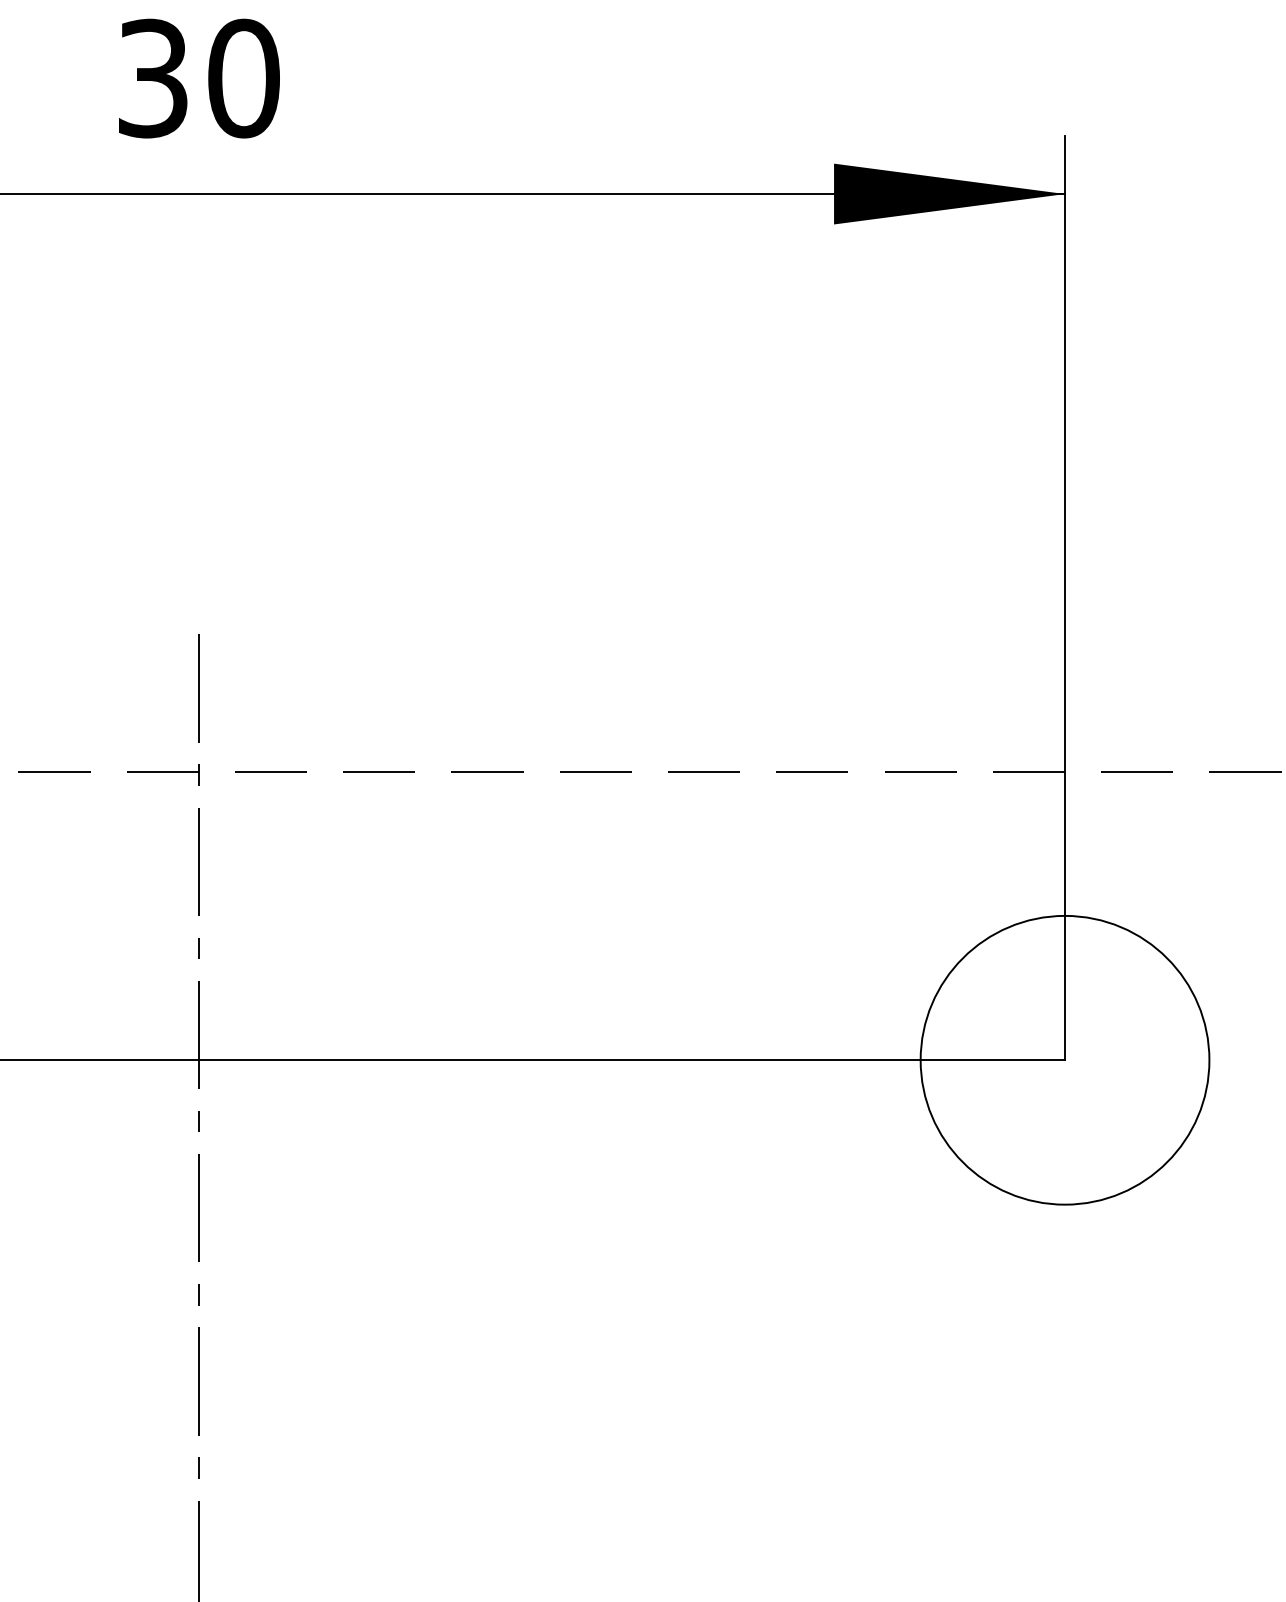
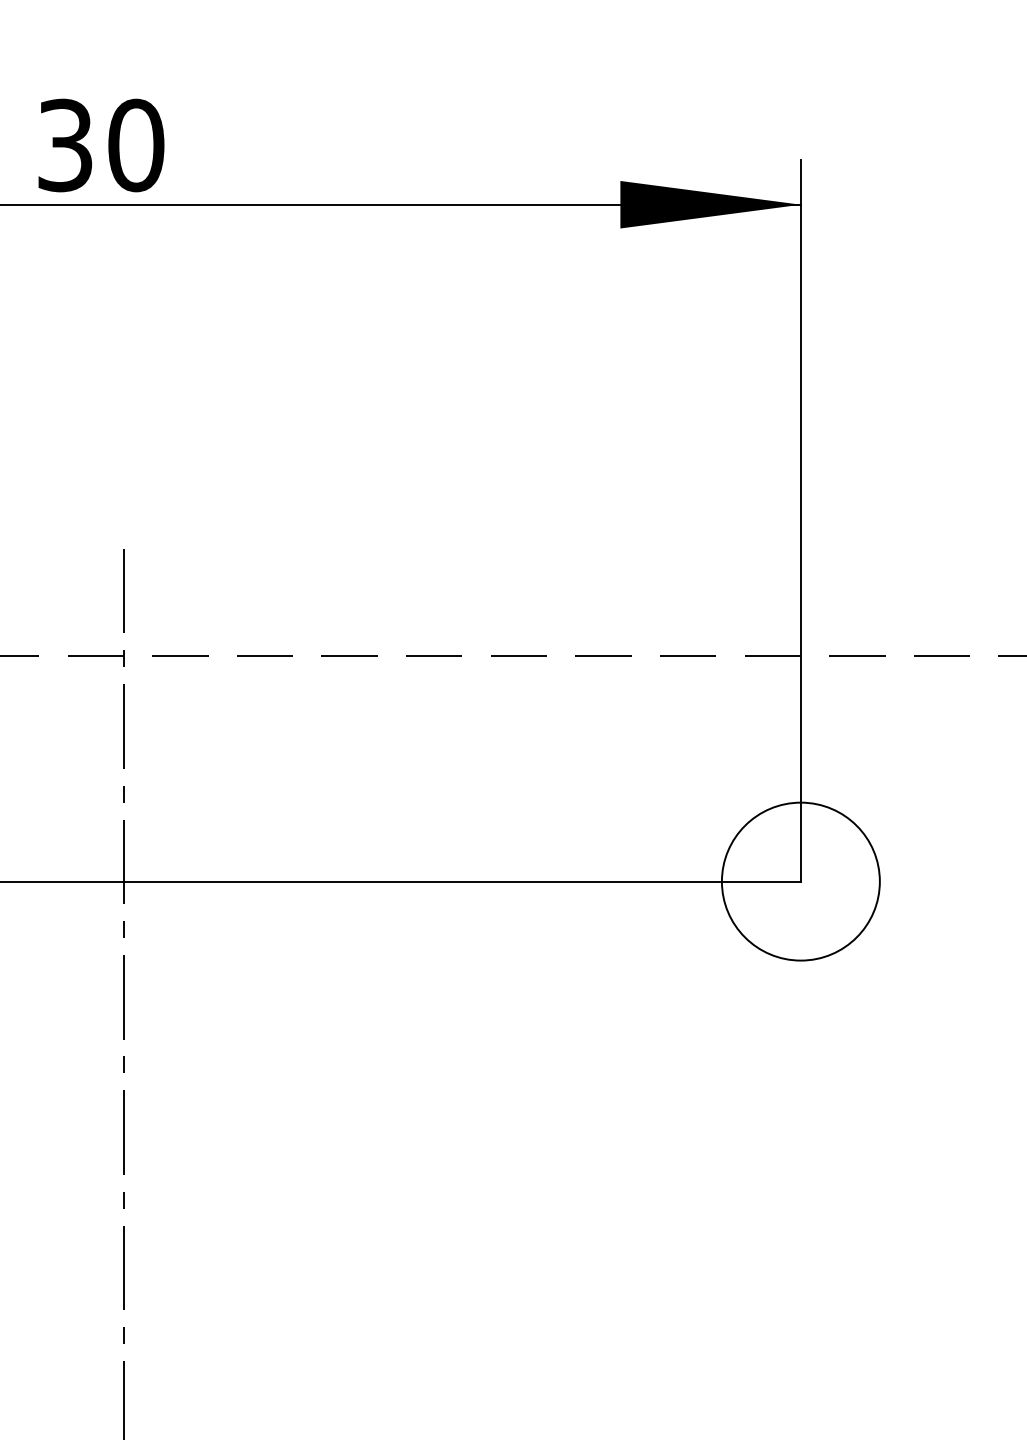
text: (199, 78) -> (101, 145), moved
circle: (1064, 1060) -> (800, 881), size x0.7

